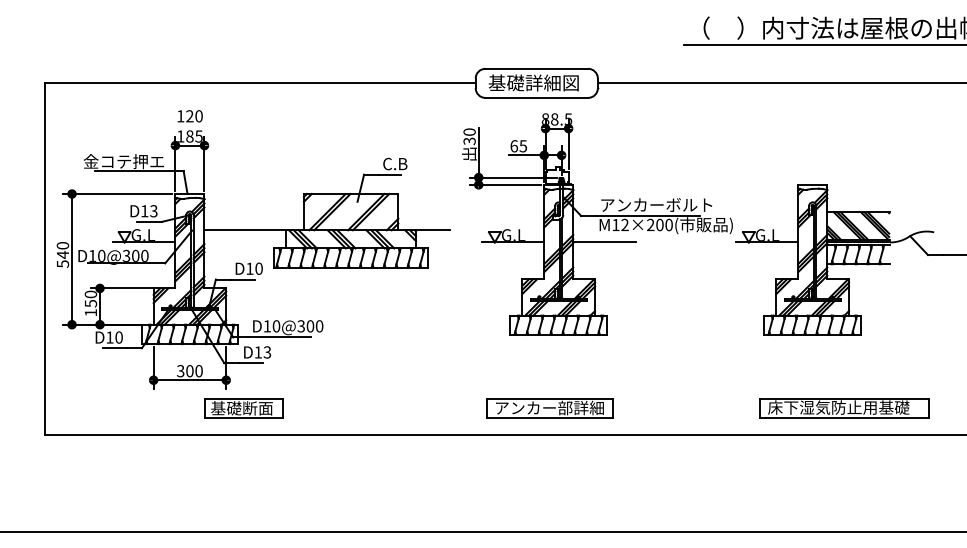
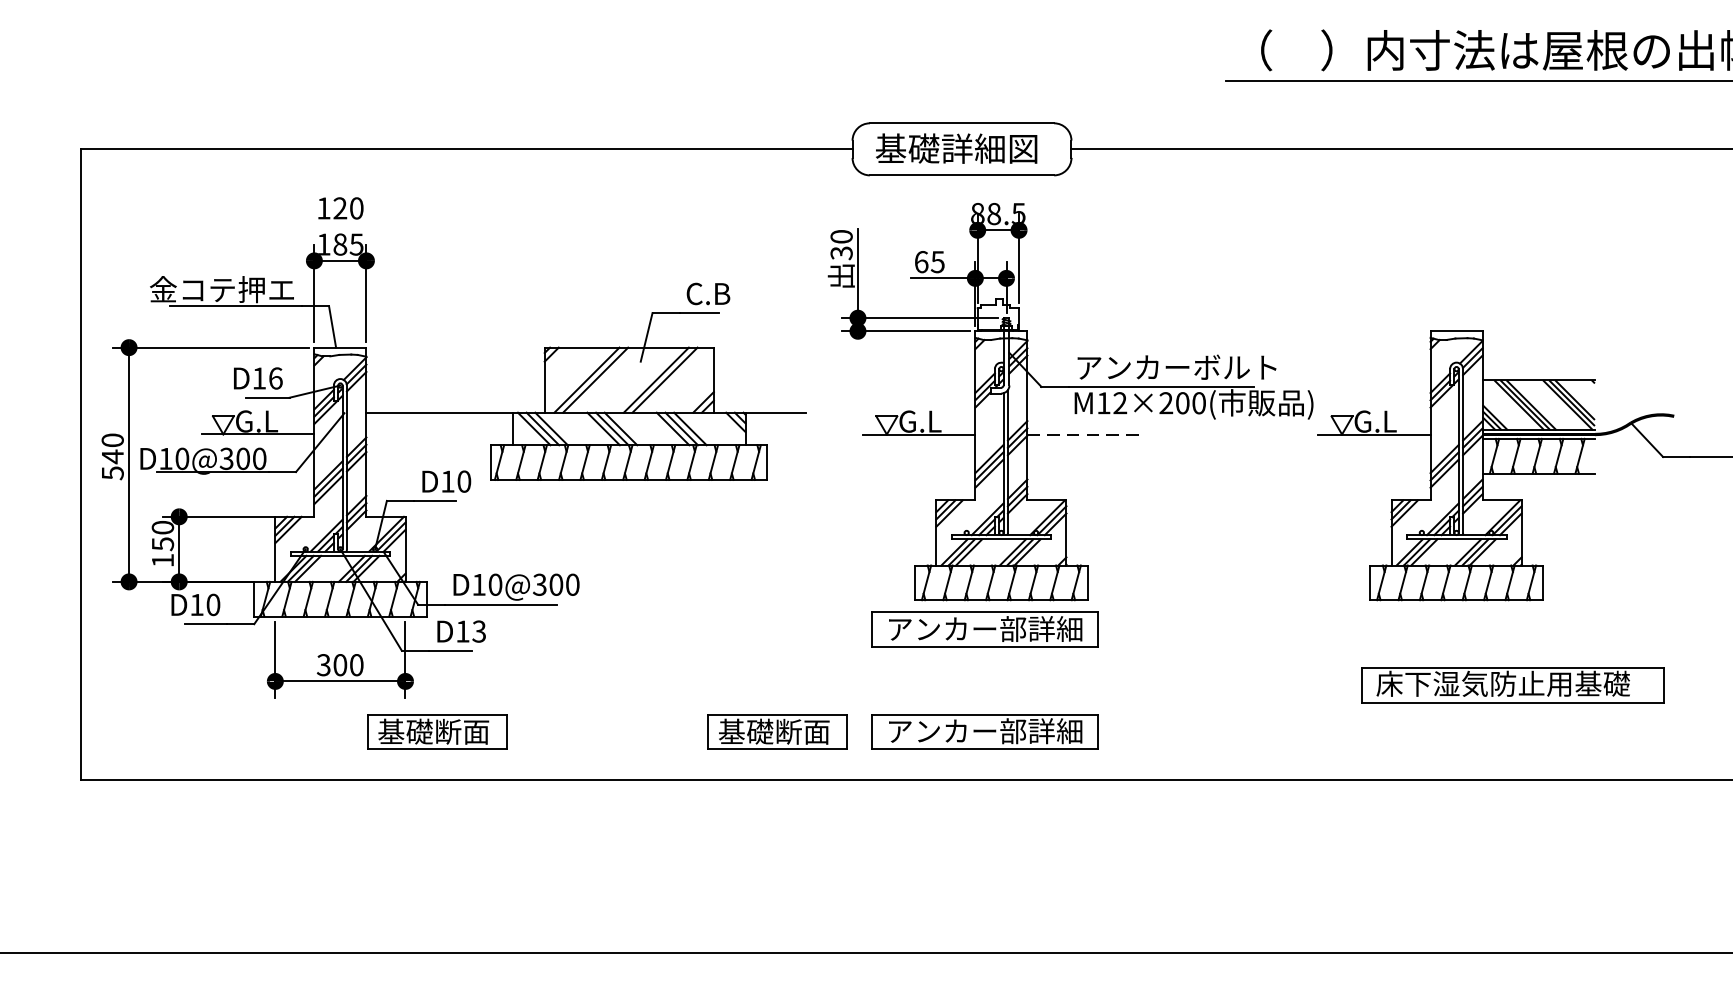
text: (153, 211) -> (275, 378), D13 -> D16
line: (605, 242) -> (1085, 434), solid -> dashed
part: (549, 351) -> (984, 629), added
part: (433, 408) -> (776, 732), added
part: (844, 408) -> (1513, 685), moved

